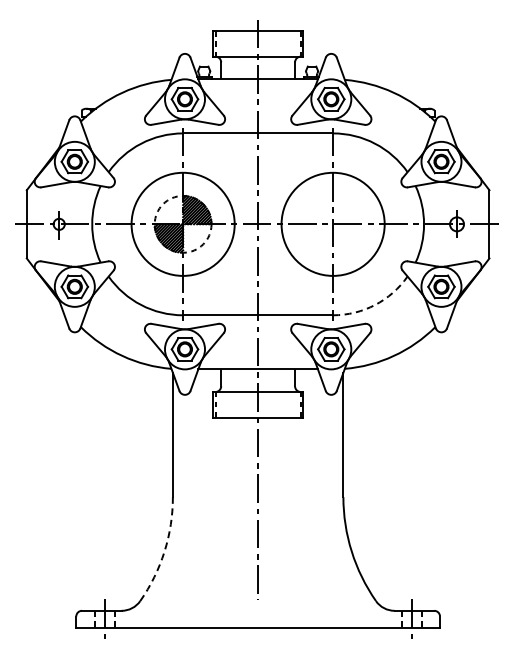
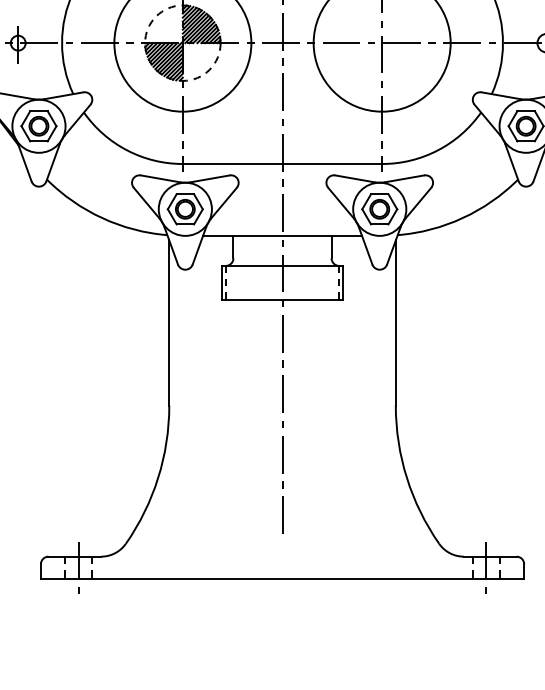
arc: (375, 305) -> (438, 150), dashed -> solid
arc: (164, 551) -> (158, 477), dashed -> solid

